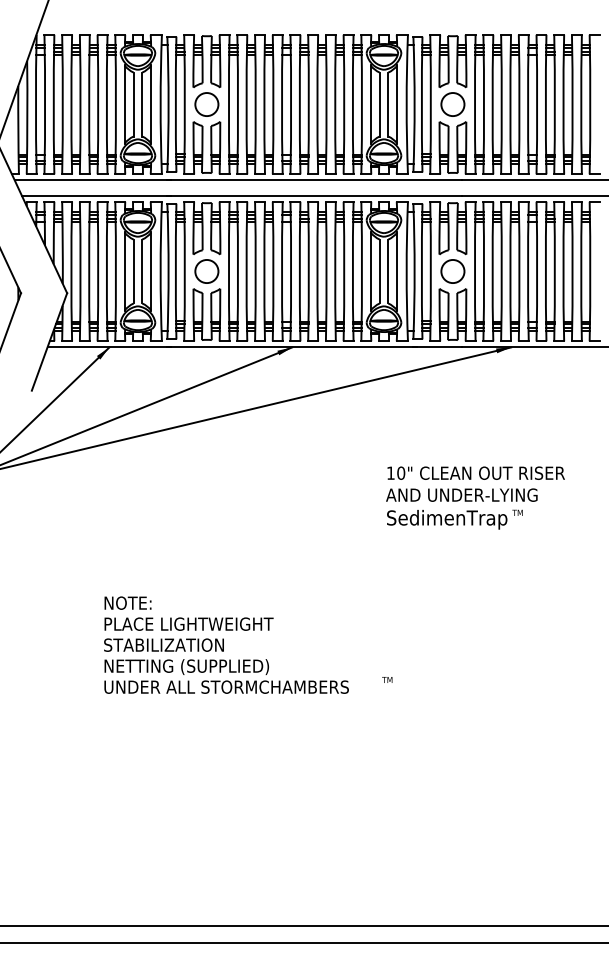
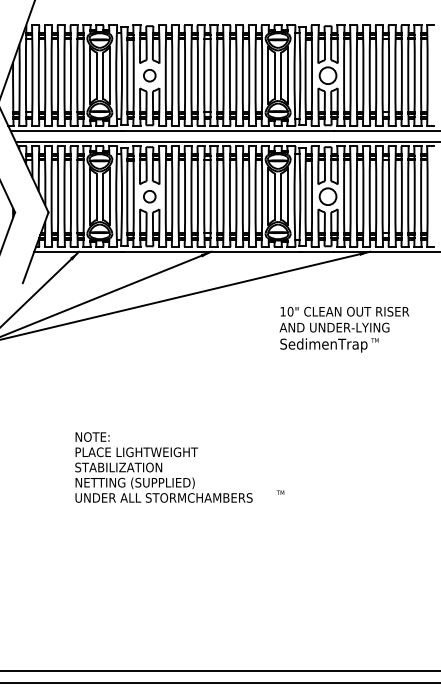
circle: (206, 104) -> (149, 75), size x0.7
circle: (206, 271) -> (149, 196), size x0.7
text: (475, 497) -> (344, 329), moved

